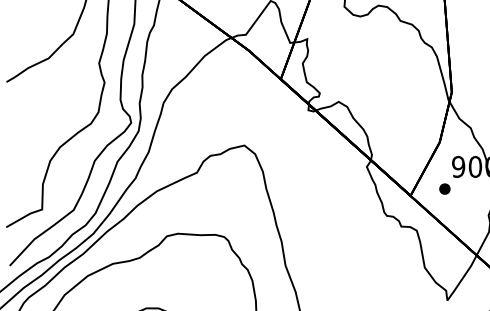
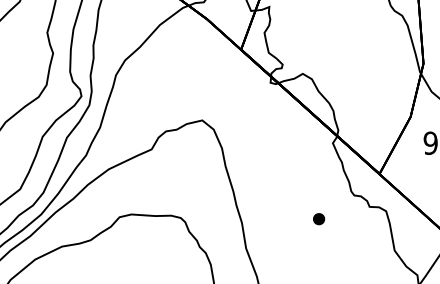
part: (444, 188) -> (318, 218), moved

